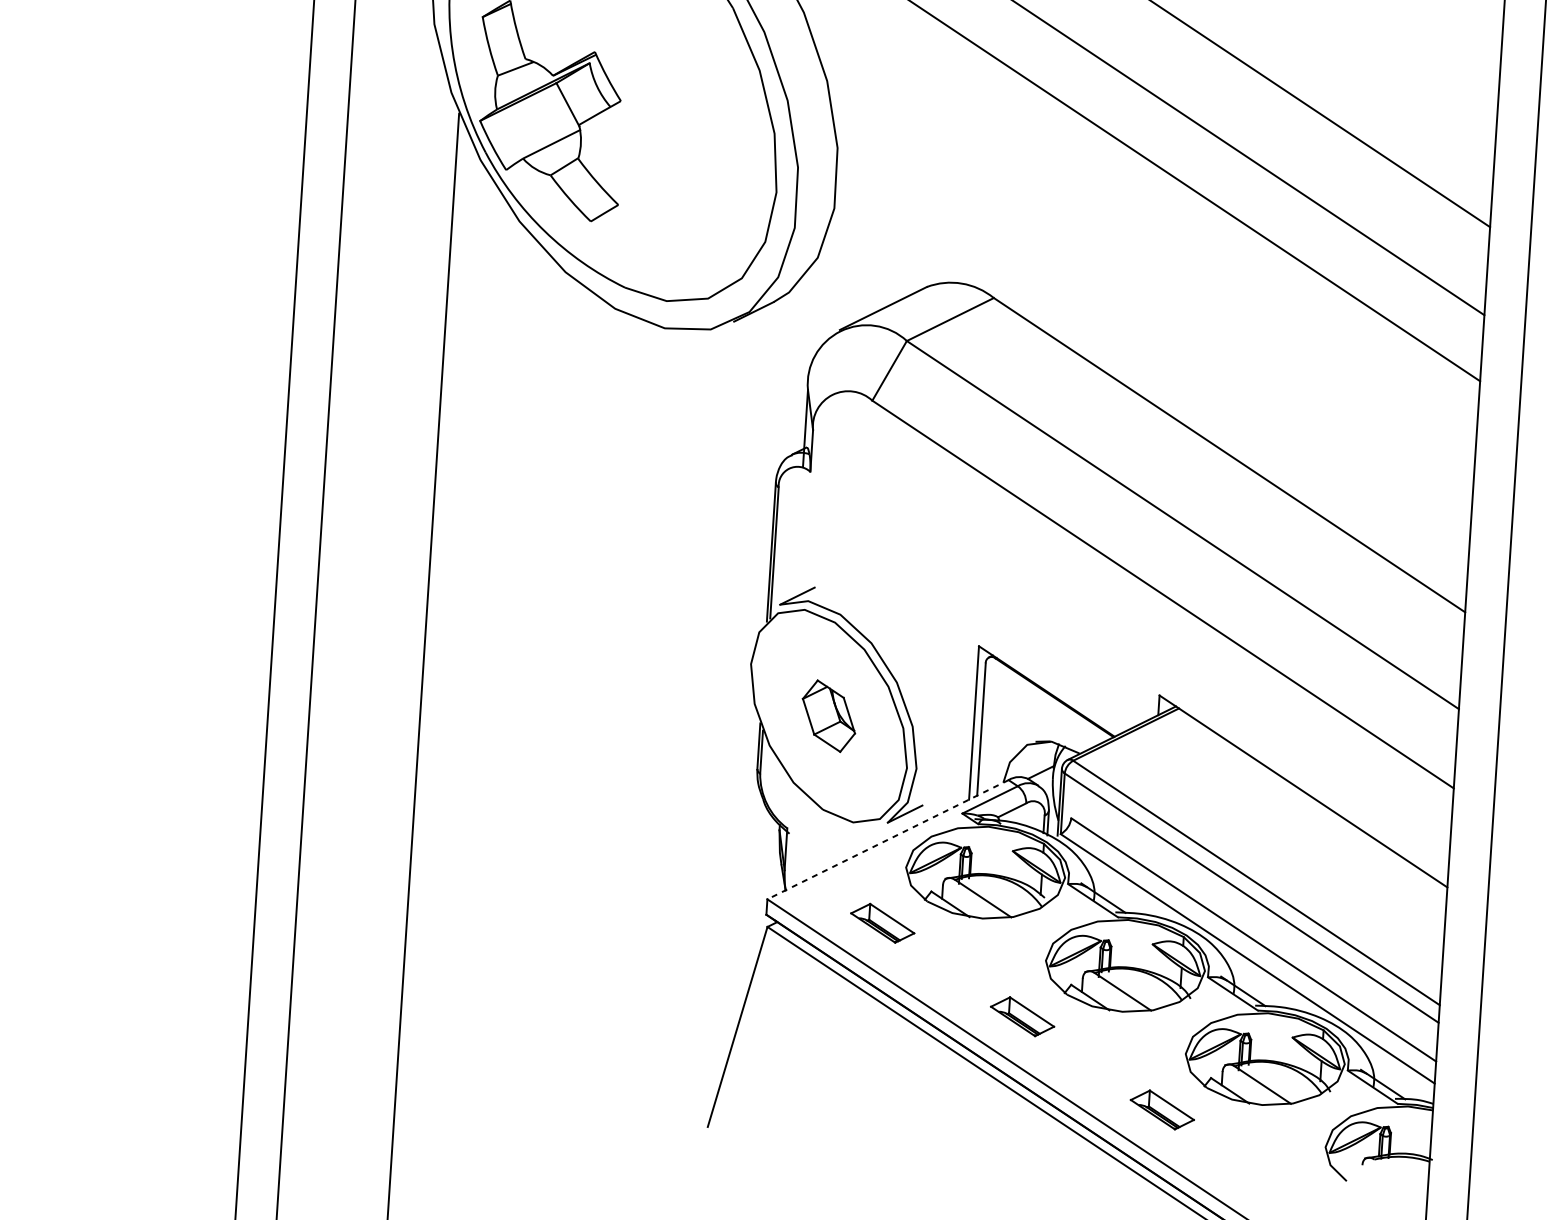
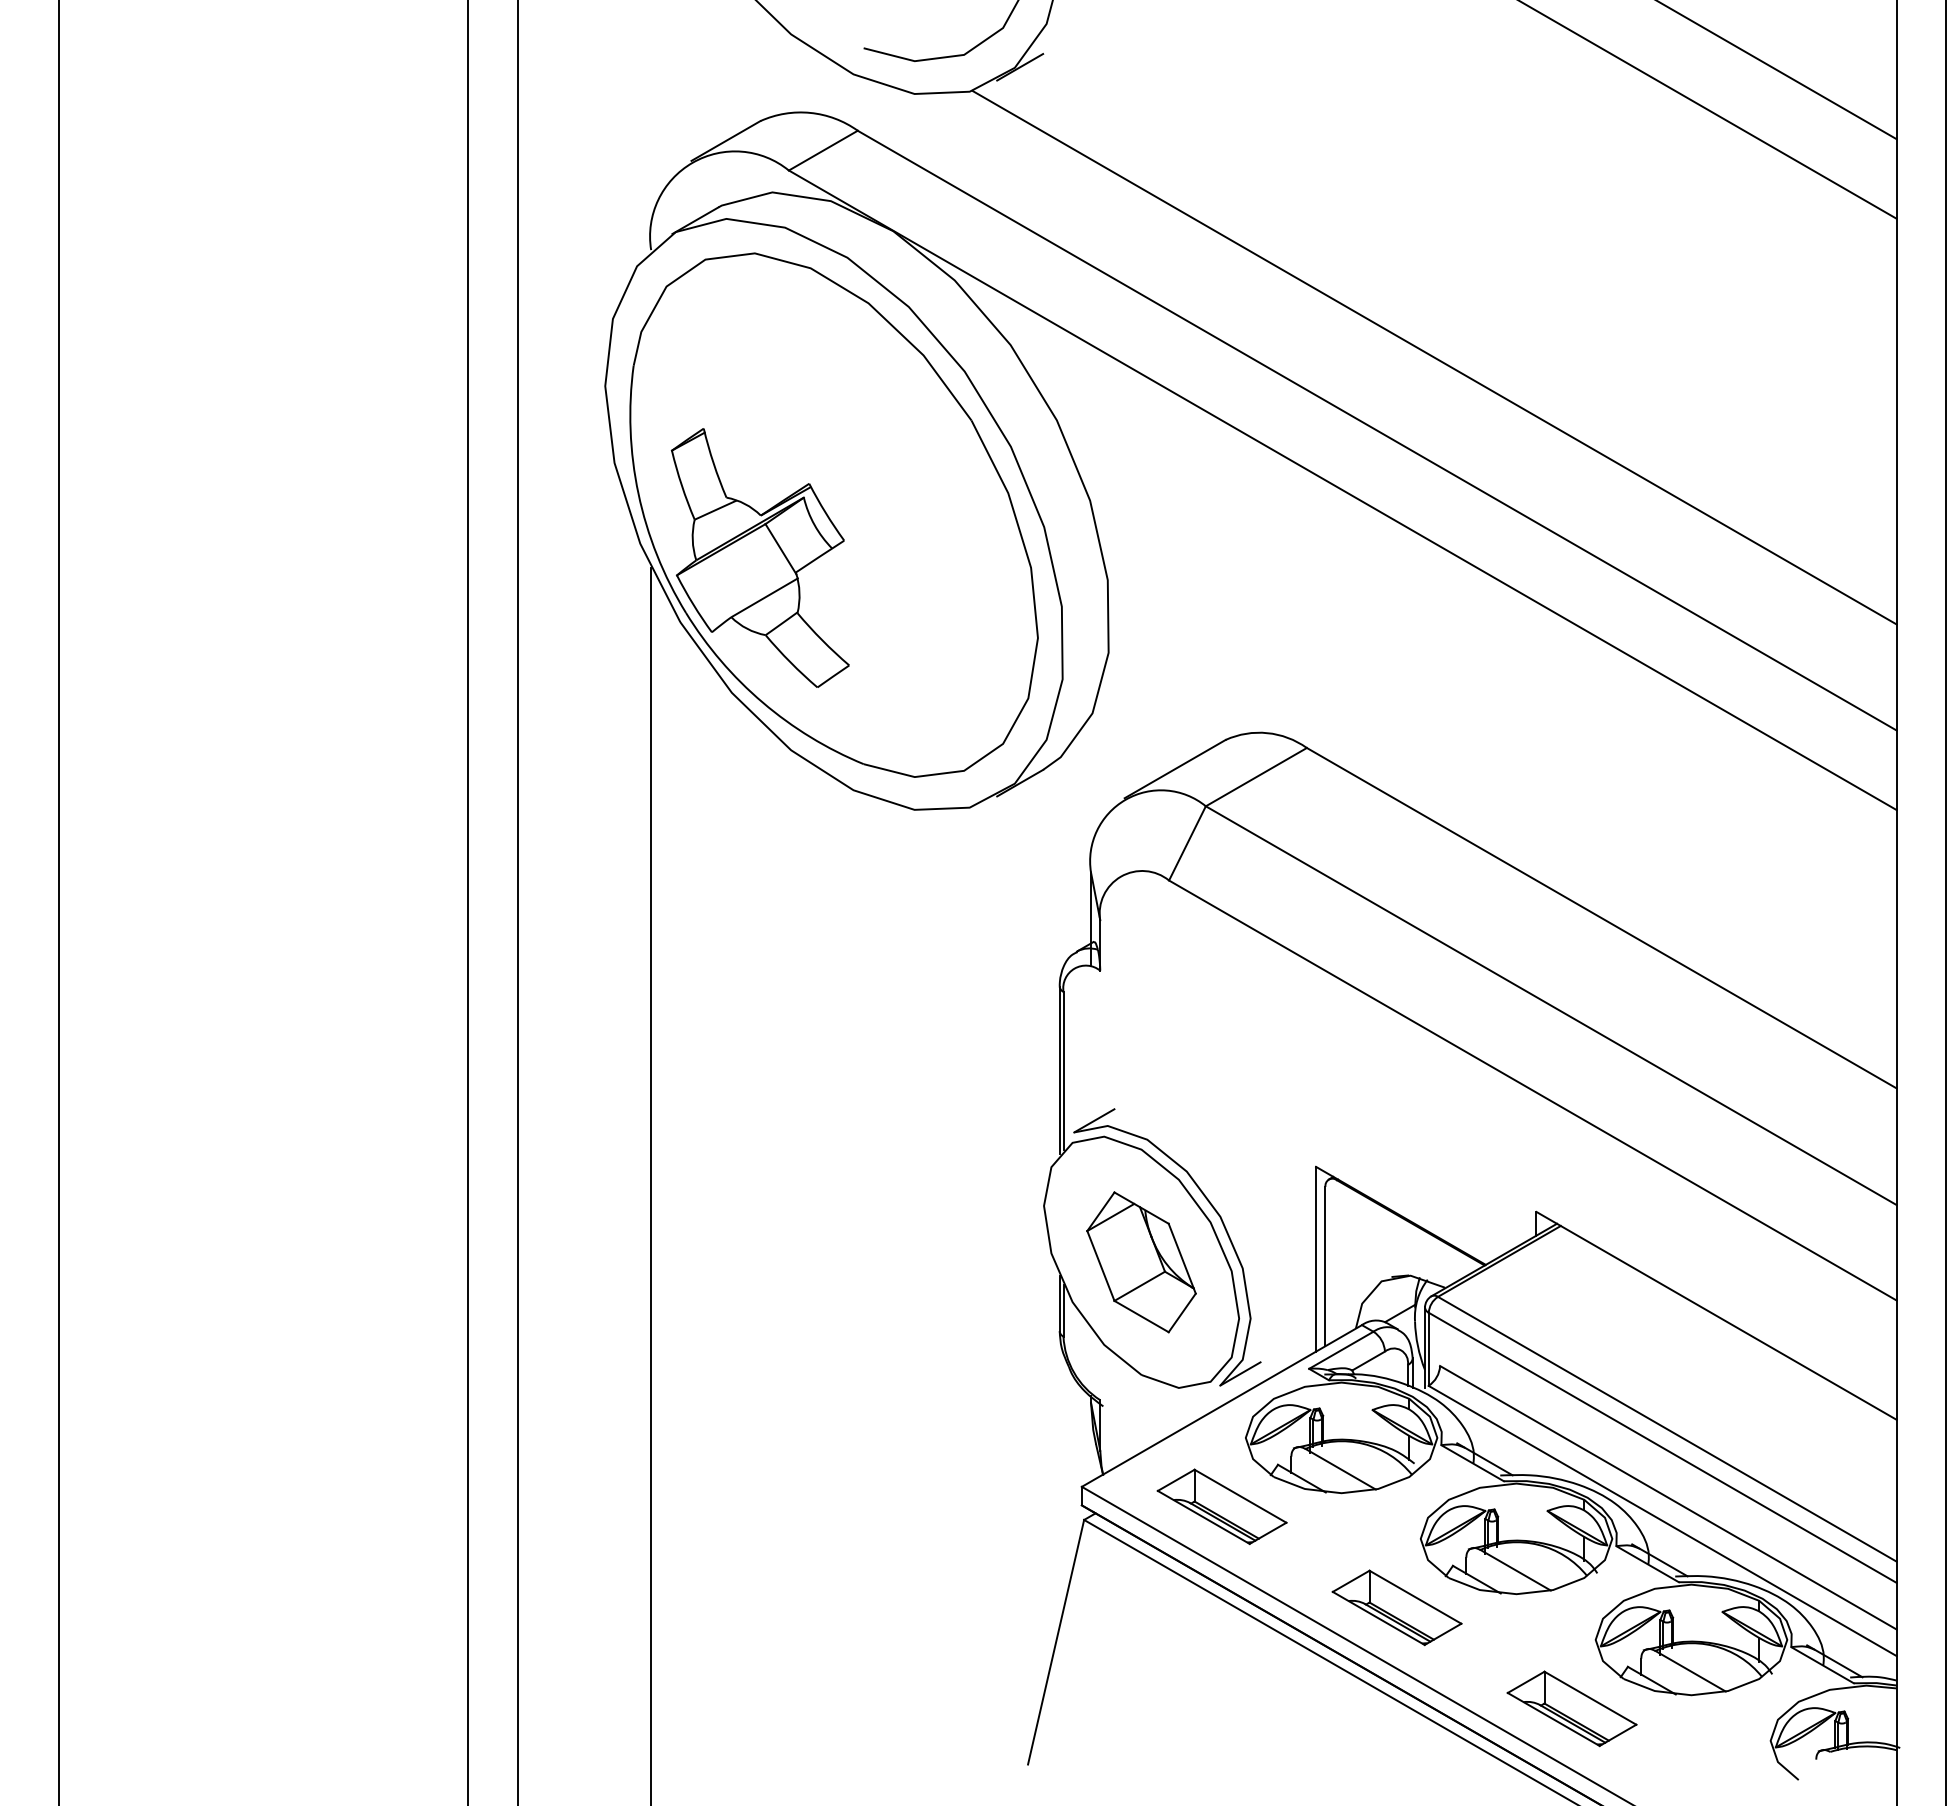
part: (828, 716) -> (1141, 1262), size x1.67
line: (887, 839) -> (1221, 1405), dashed -> solid
part: (882, 923) -> (1221, 1506), size x1.67
part: (1022, 1016) -> (1396, 1607), size x1.67
part: (1161, 1109) -> (1571, 1708), size x1.67

